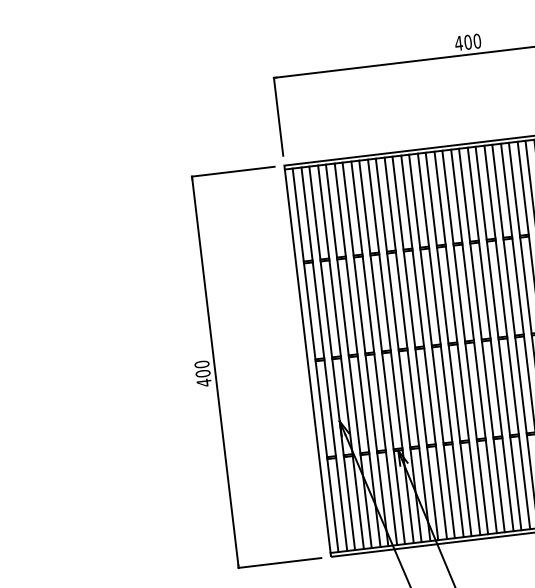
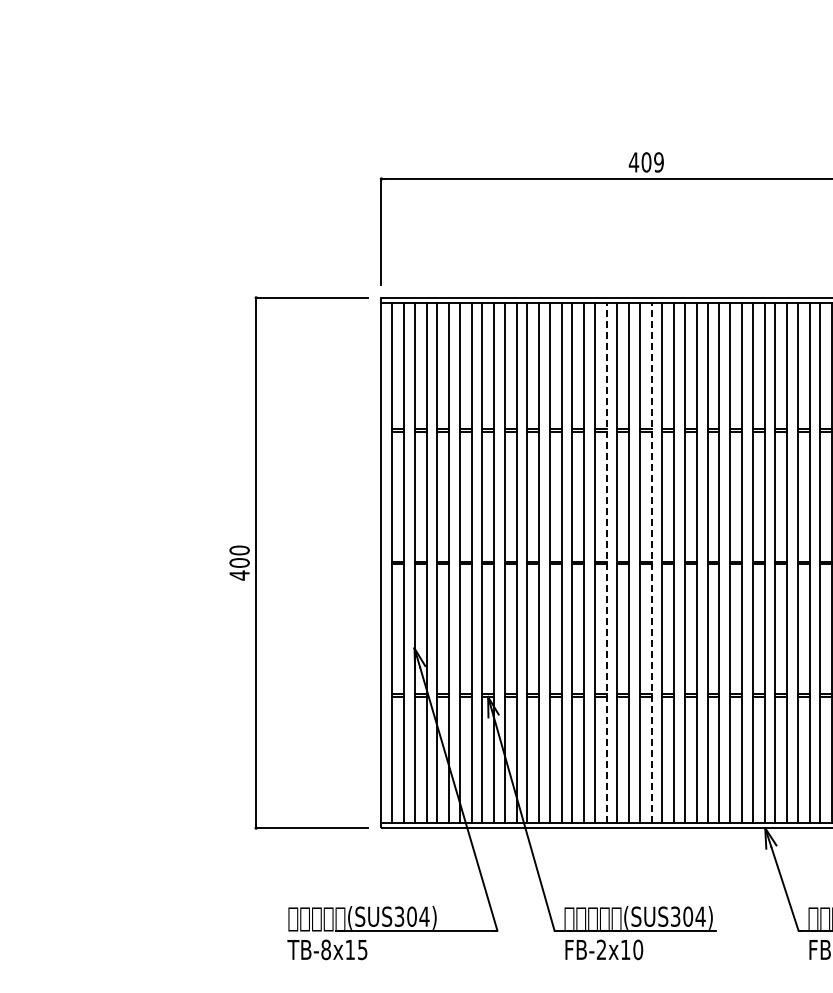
text: (476, 41) -> (658, 162), 400 -> 409
line: (507, 337) -> (651, 563), solid -> dashed
line: (473, 341) -> (606, 563), solid -> dashed

